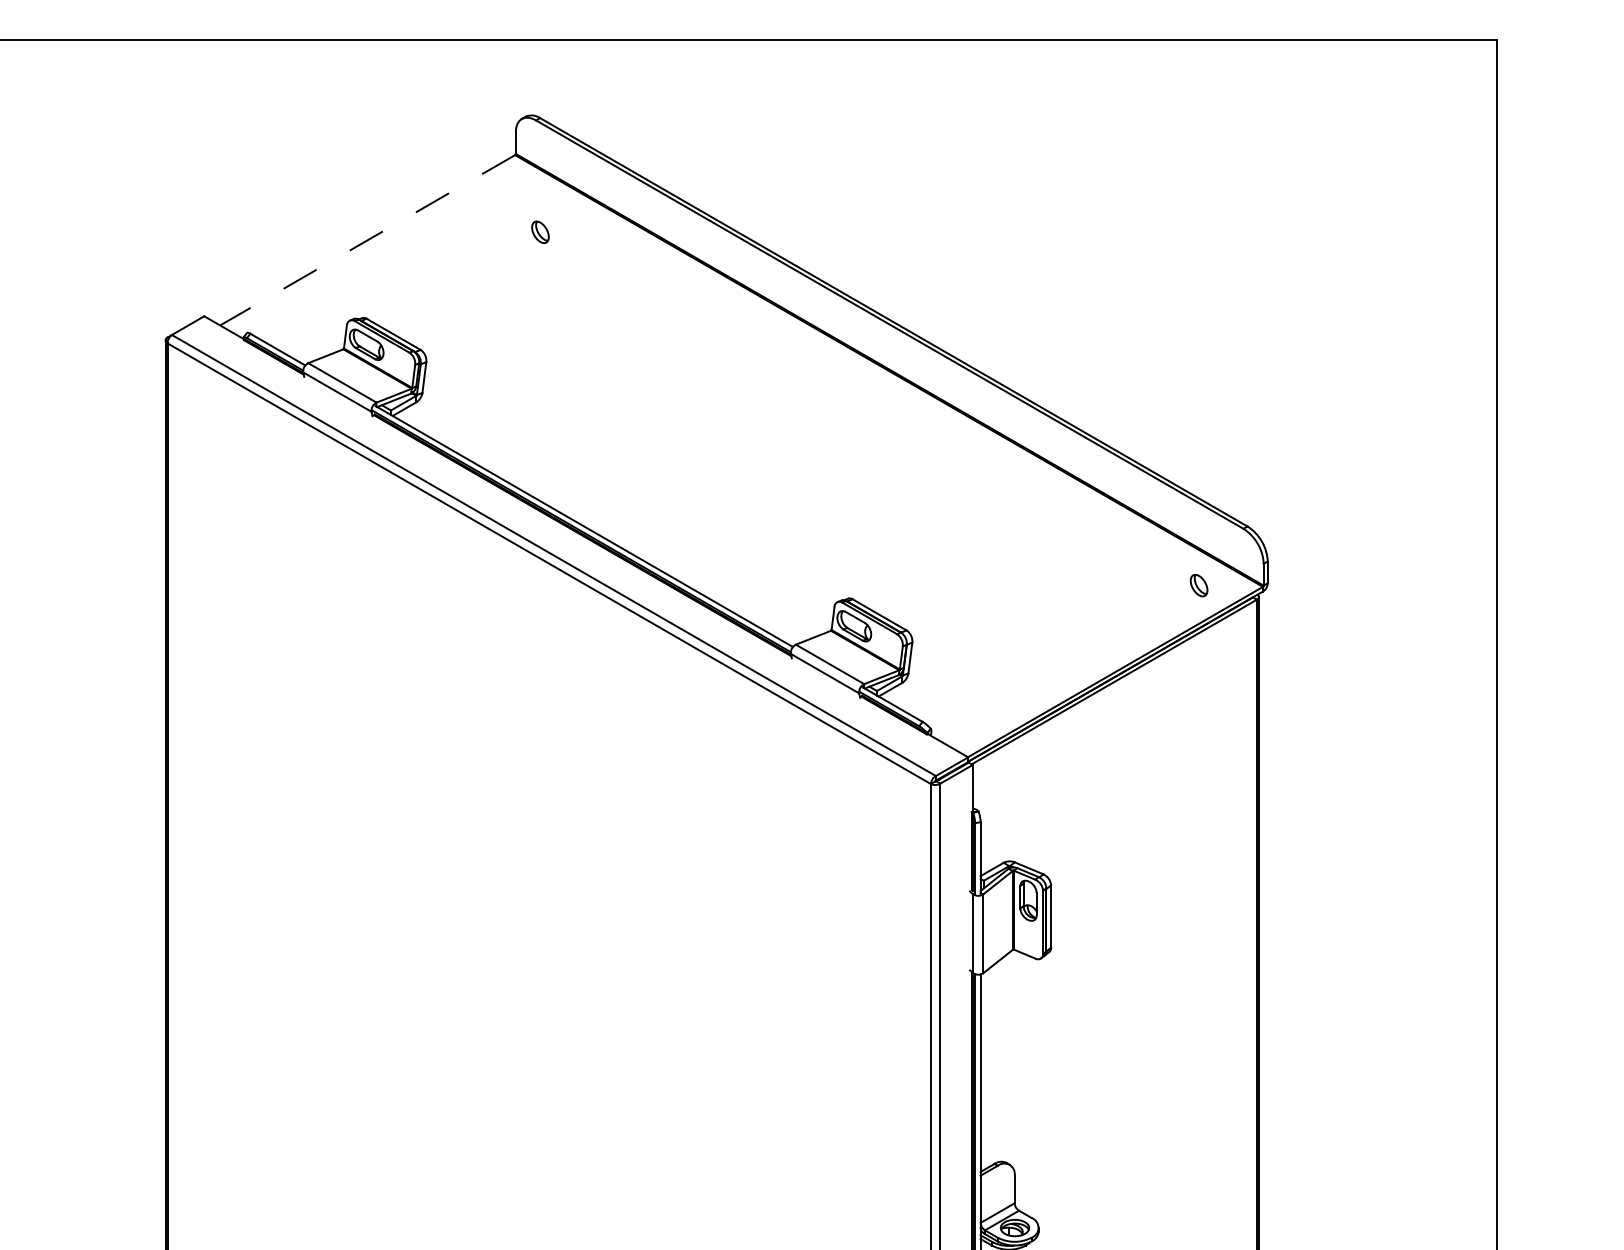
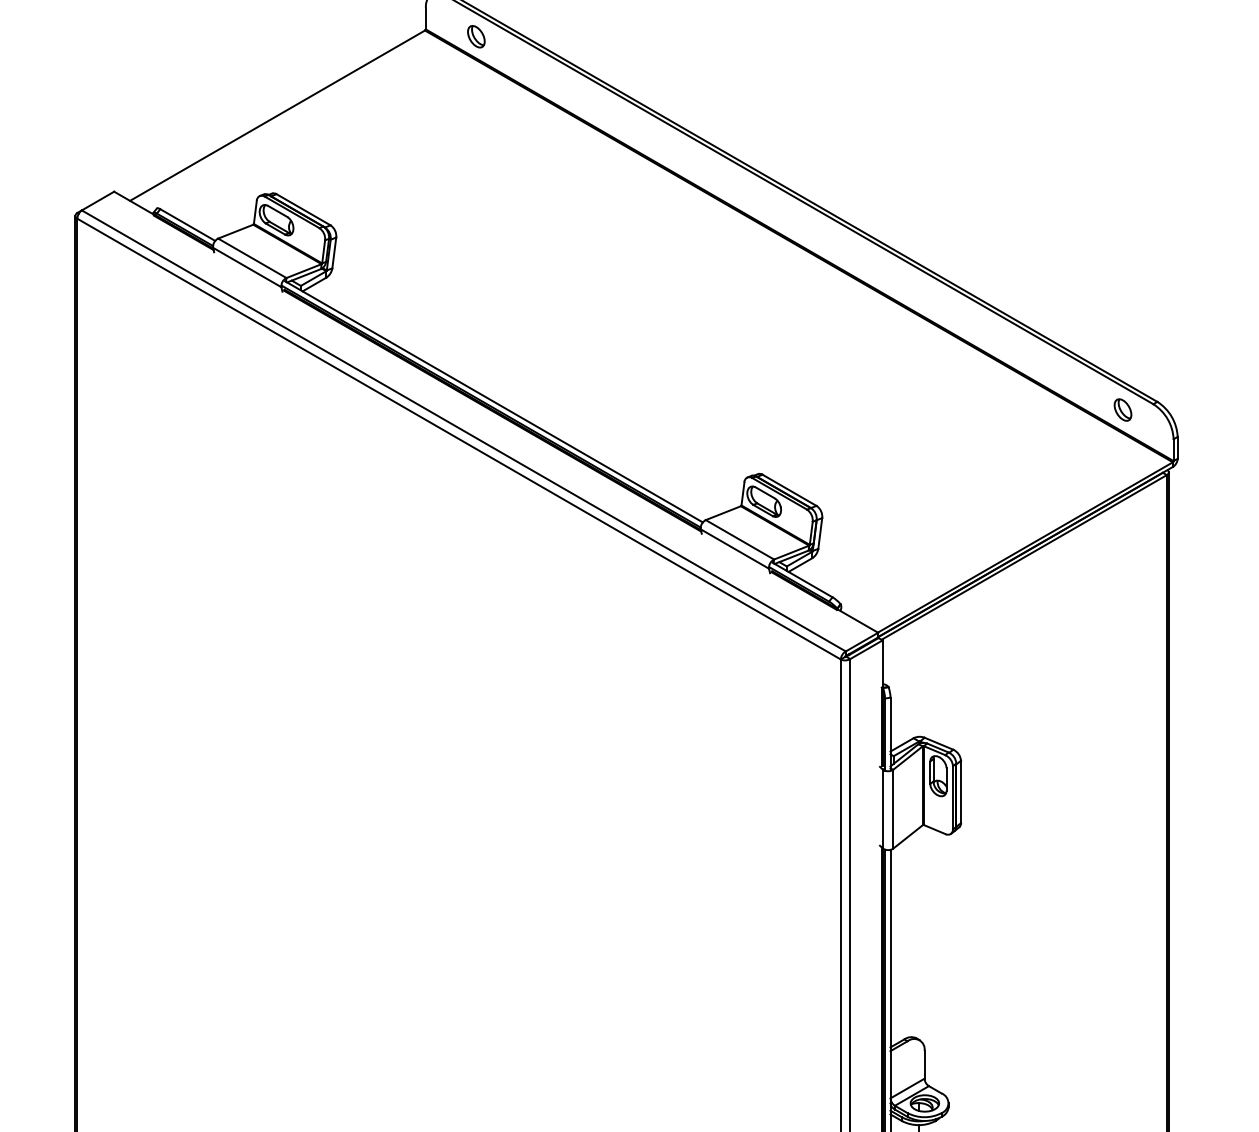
part: (540, 231) -> (476, 35), moved
line: (367, 240) -> (277, 115), dashed -> solid
part: (1198, 585) -> (1122, 409), moved

